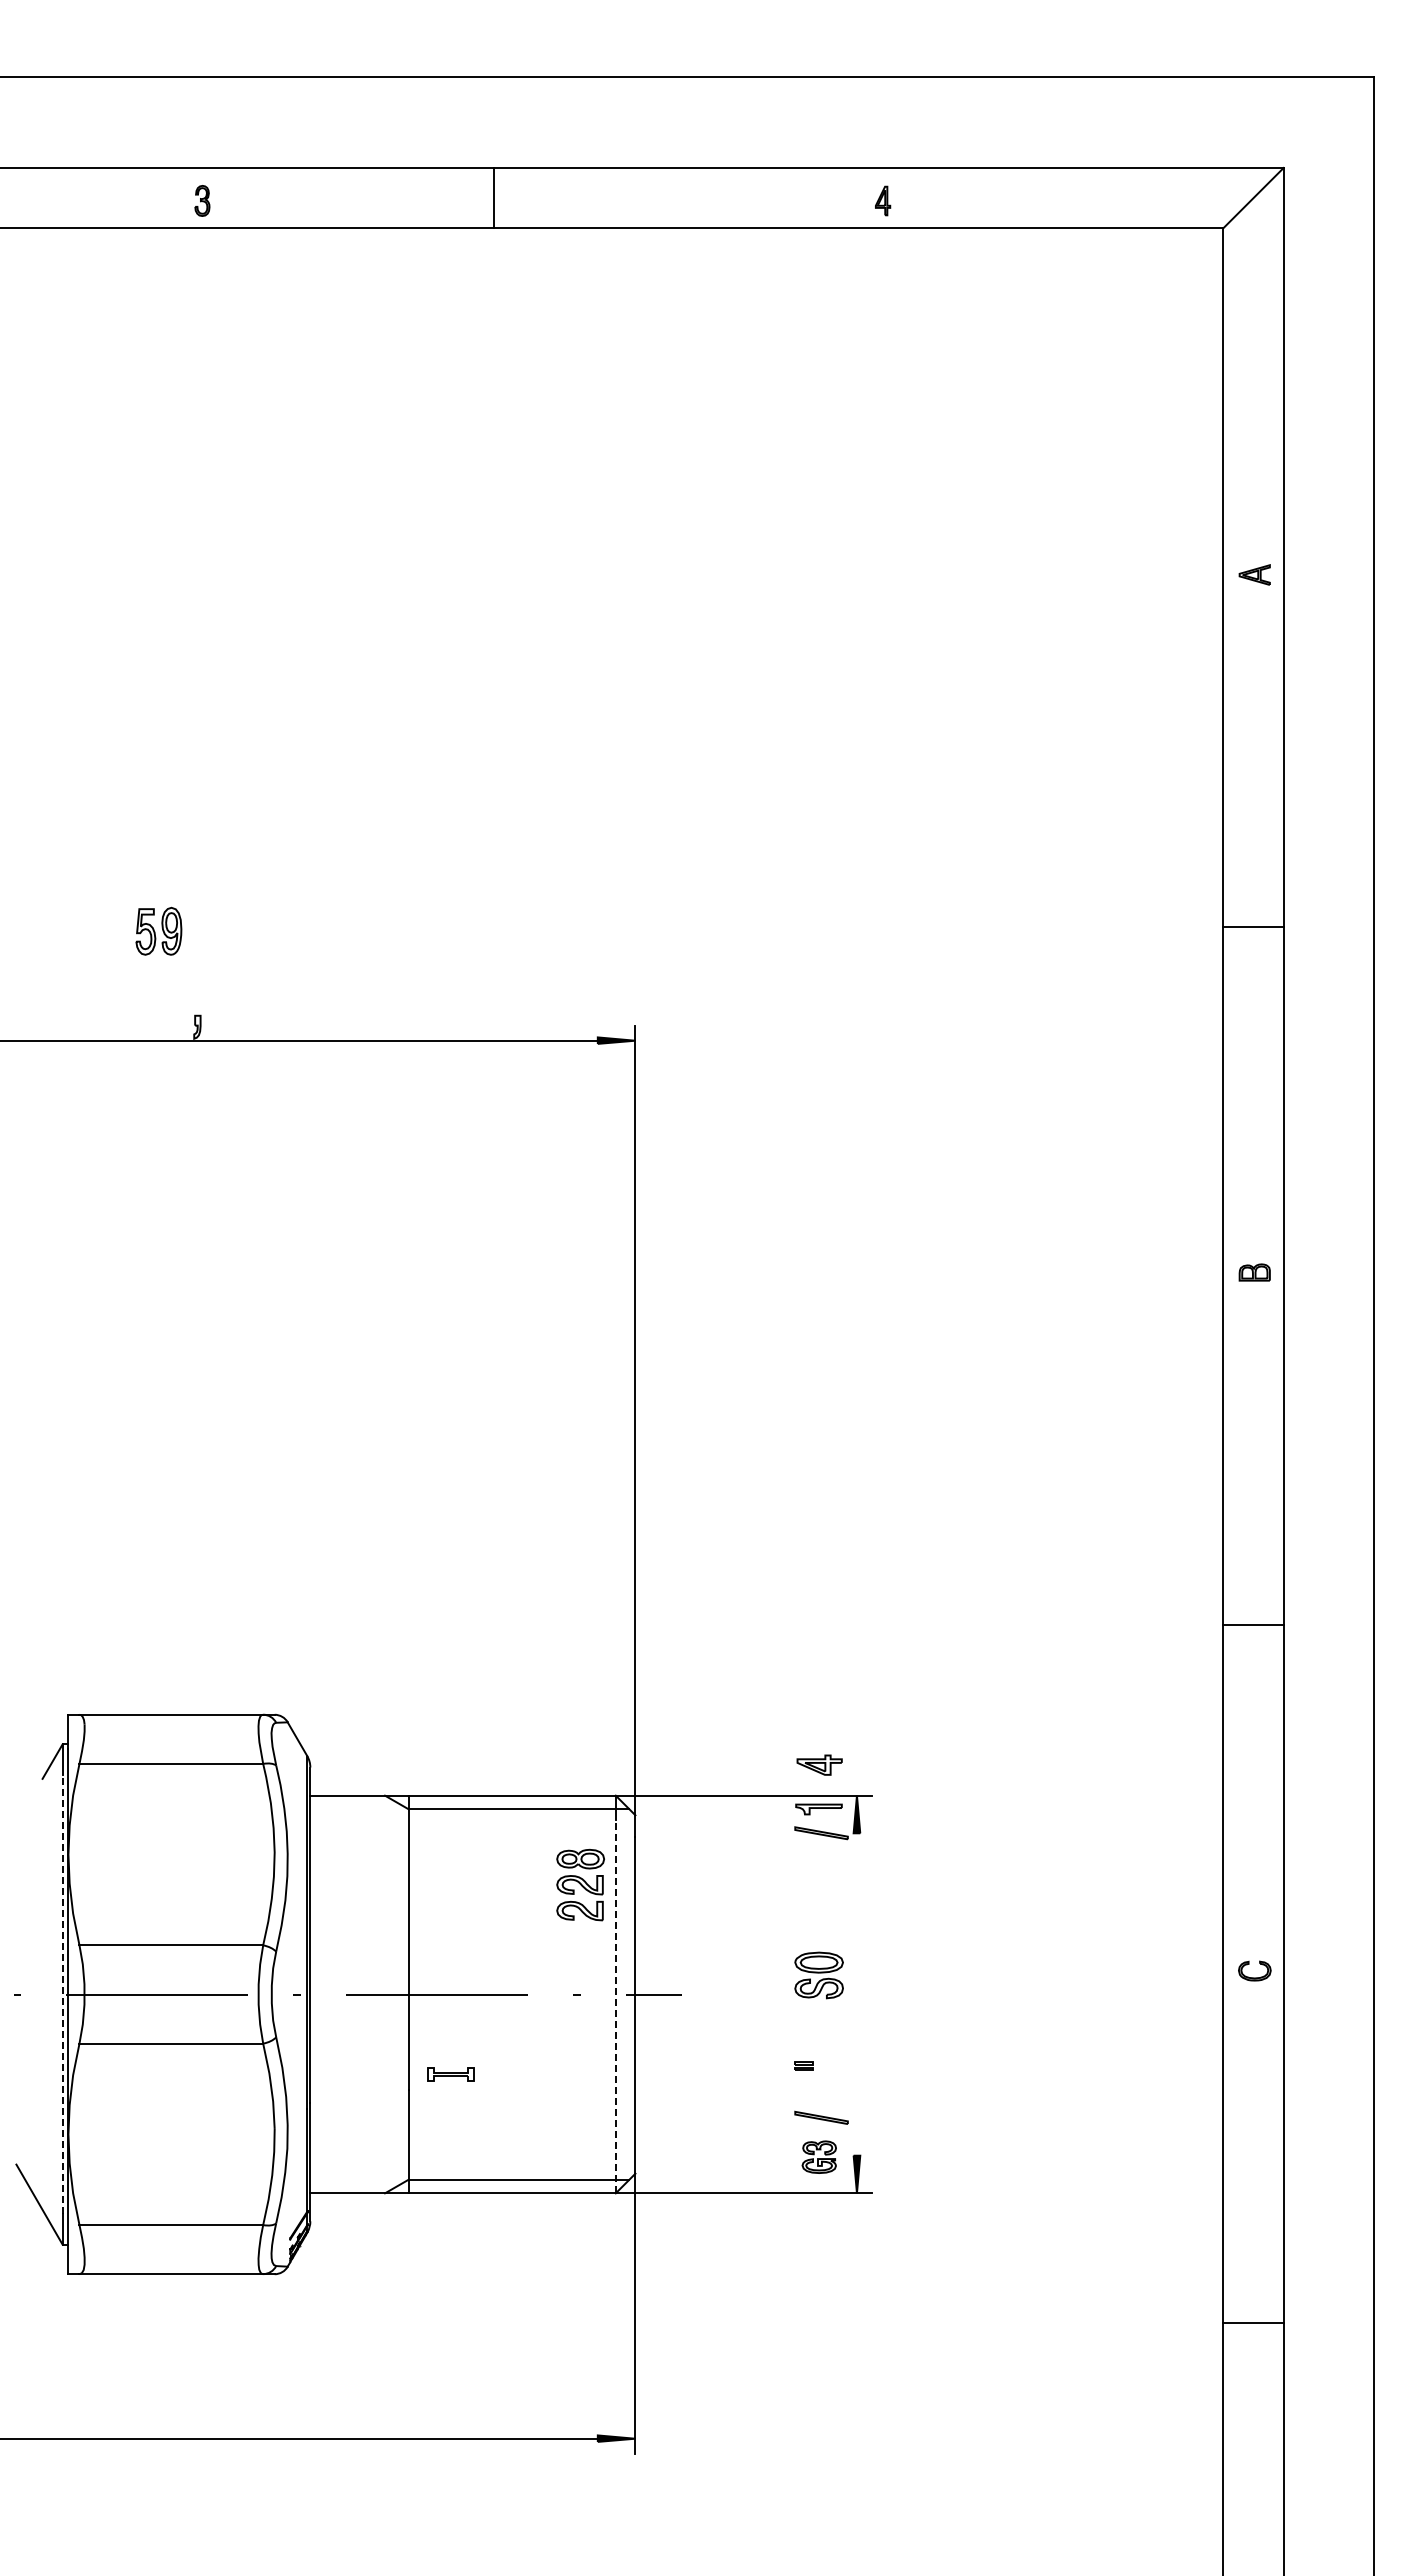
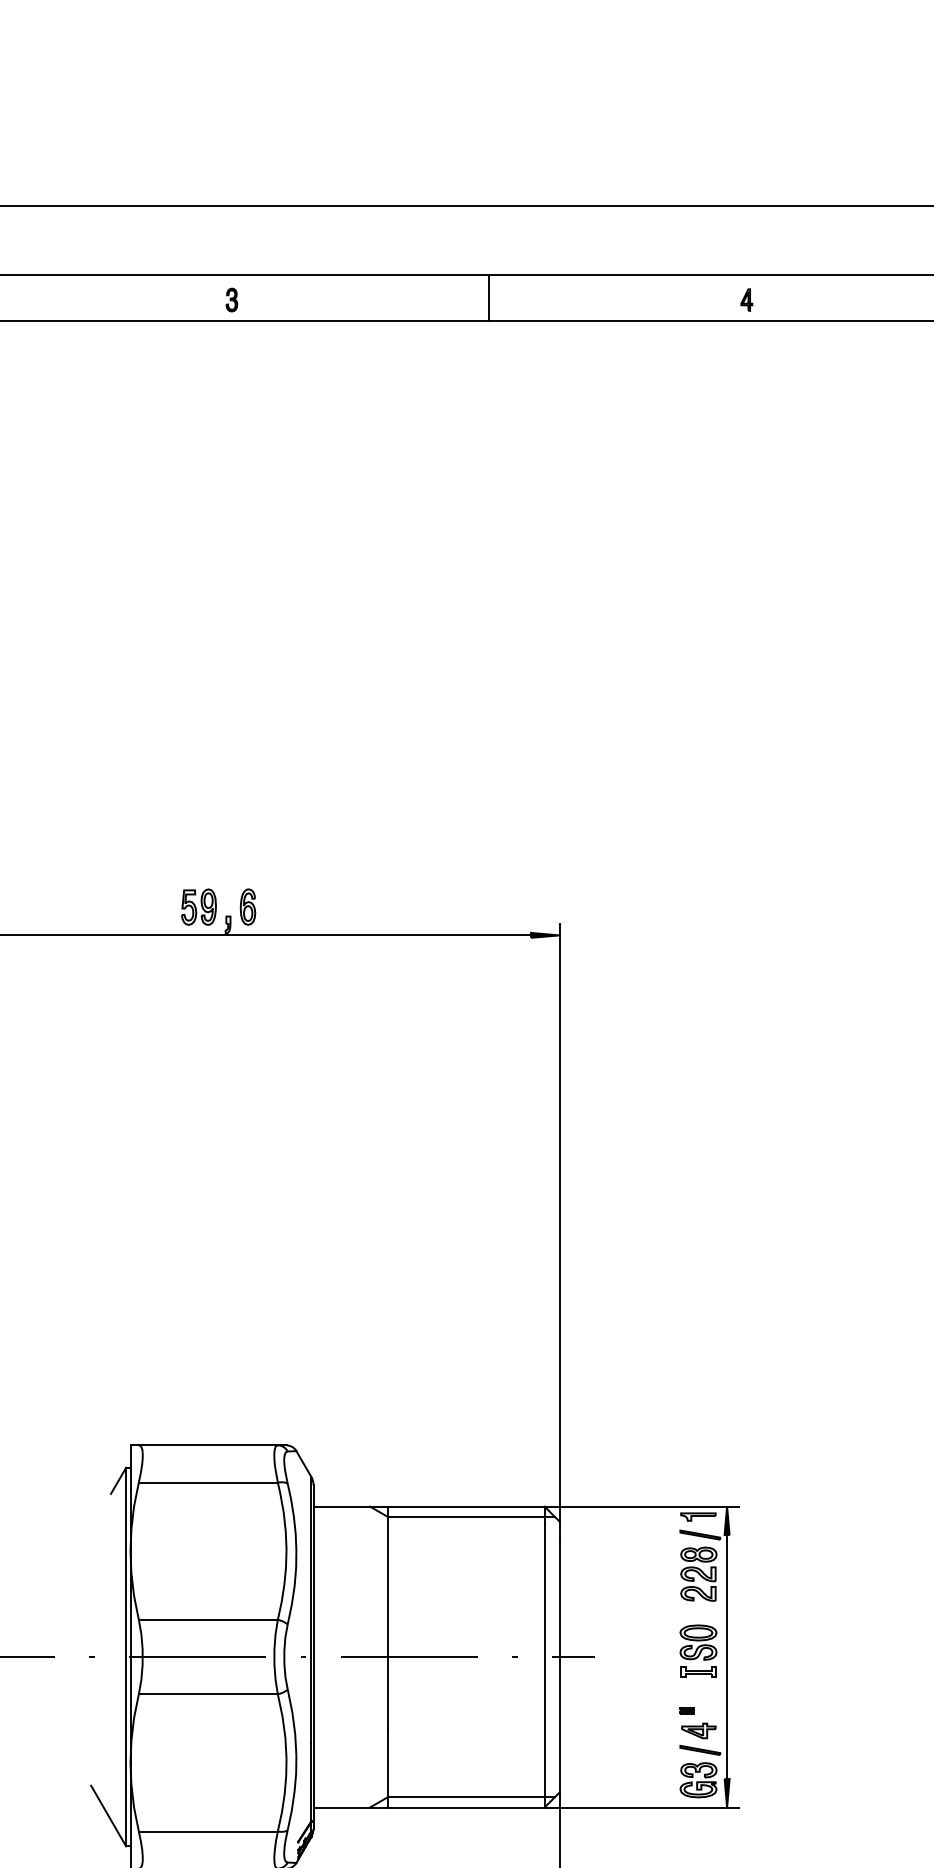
line: (493, 198) -> (489, 298), moved
part: (158, 930) -> (198, 906), moved
part: (223, 1002) -> (247, 906), added
part: (819, 1764) -> (698, 1730), moved
part: (580, 1884) -> (698, 1573), moved
line: (62, 1994) -> (126, 1657), dashed -> solid
line: (856, 1994) -> (726, 1657), added
line: (615, 2006) -> (544, 1666), dashed -> solid
part: (450, 2074) -> (698, 1672), moved
part: (819, 2156) -> (698, 1779), size x1.43

